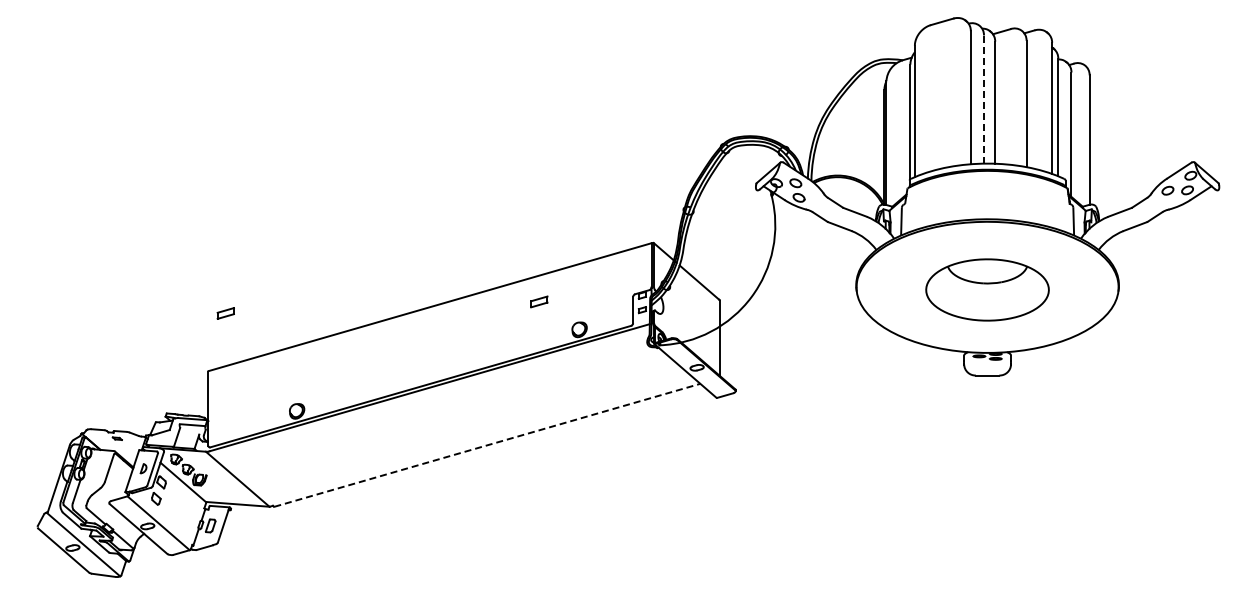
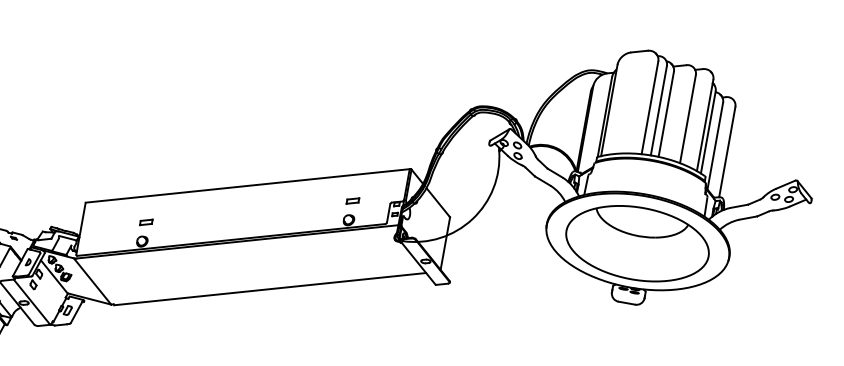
line: (983, 99) -> (658, 110), dashed -> solid
part: (987, 289) -> (637, 243), size x1.67
part: (539, 301) -> (353, 200), moved
part: (225, 313) -> (146, 222), moved
line: (487, 445) -> (270, 289), dashed -> solid

